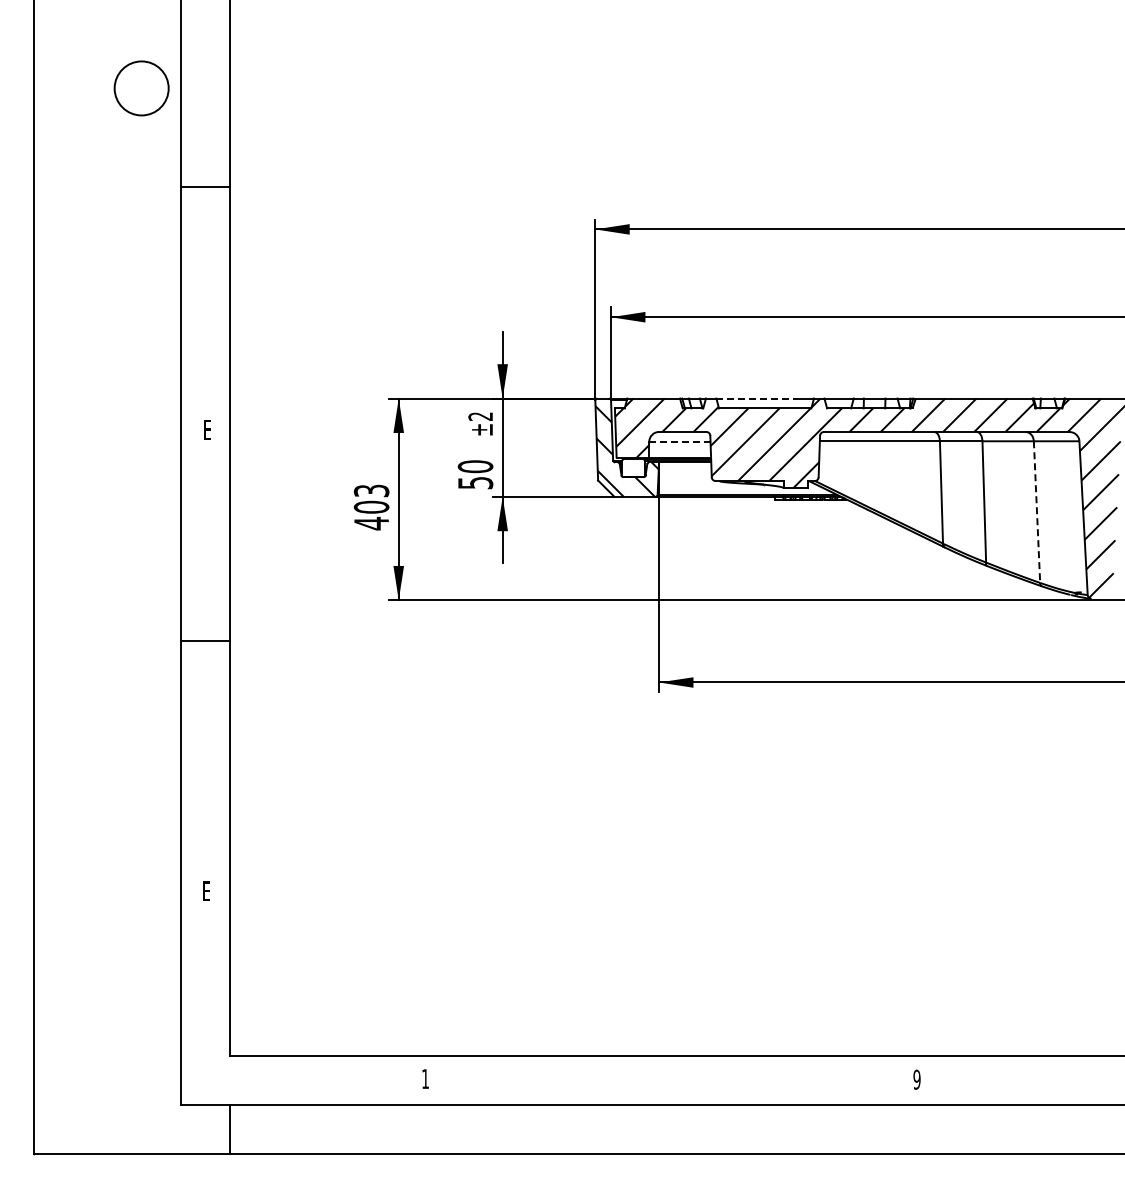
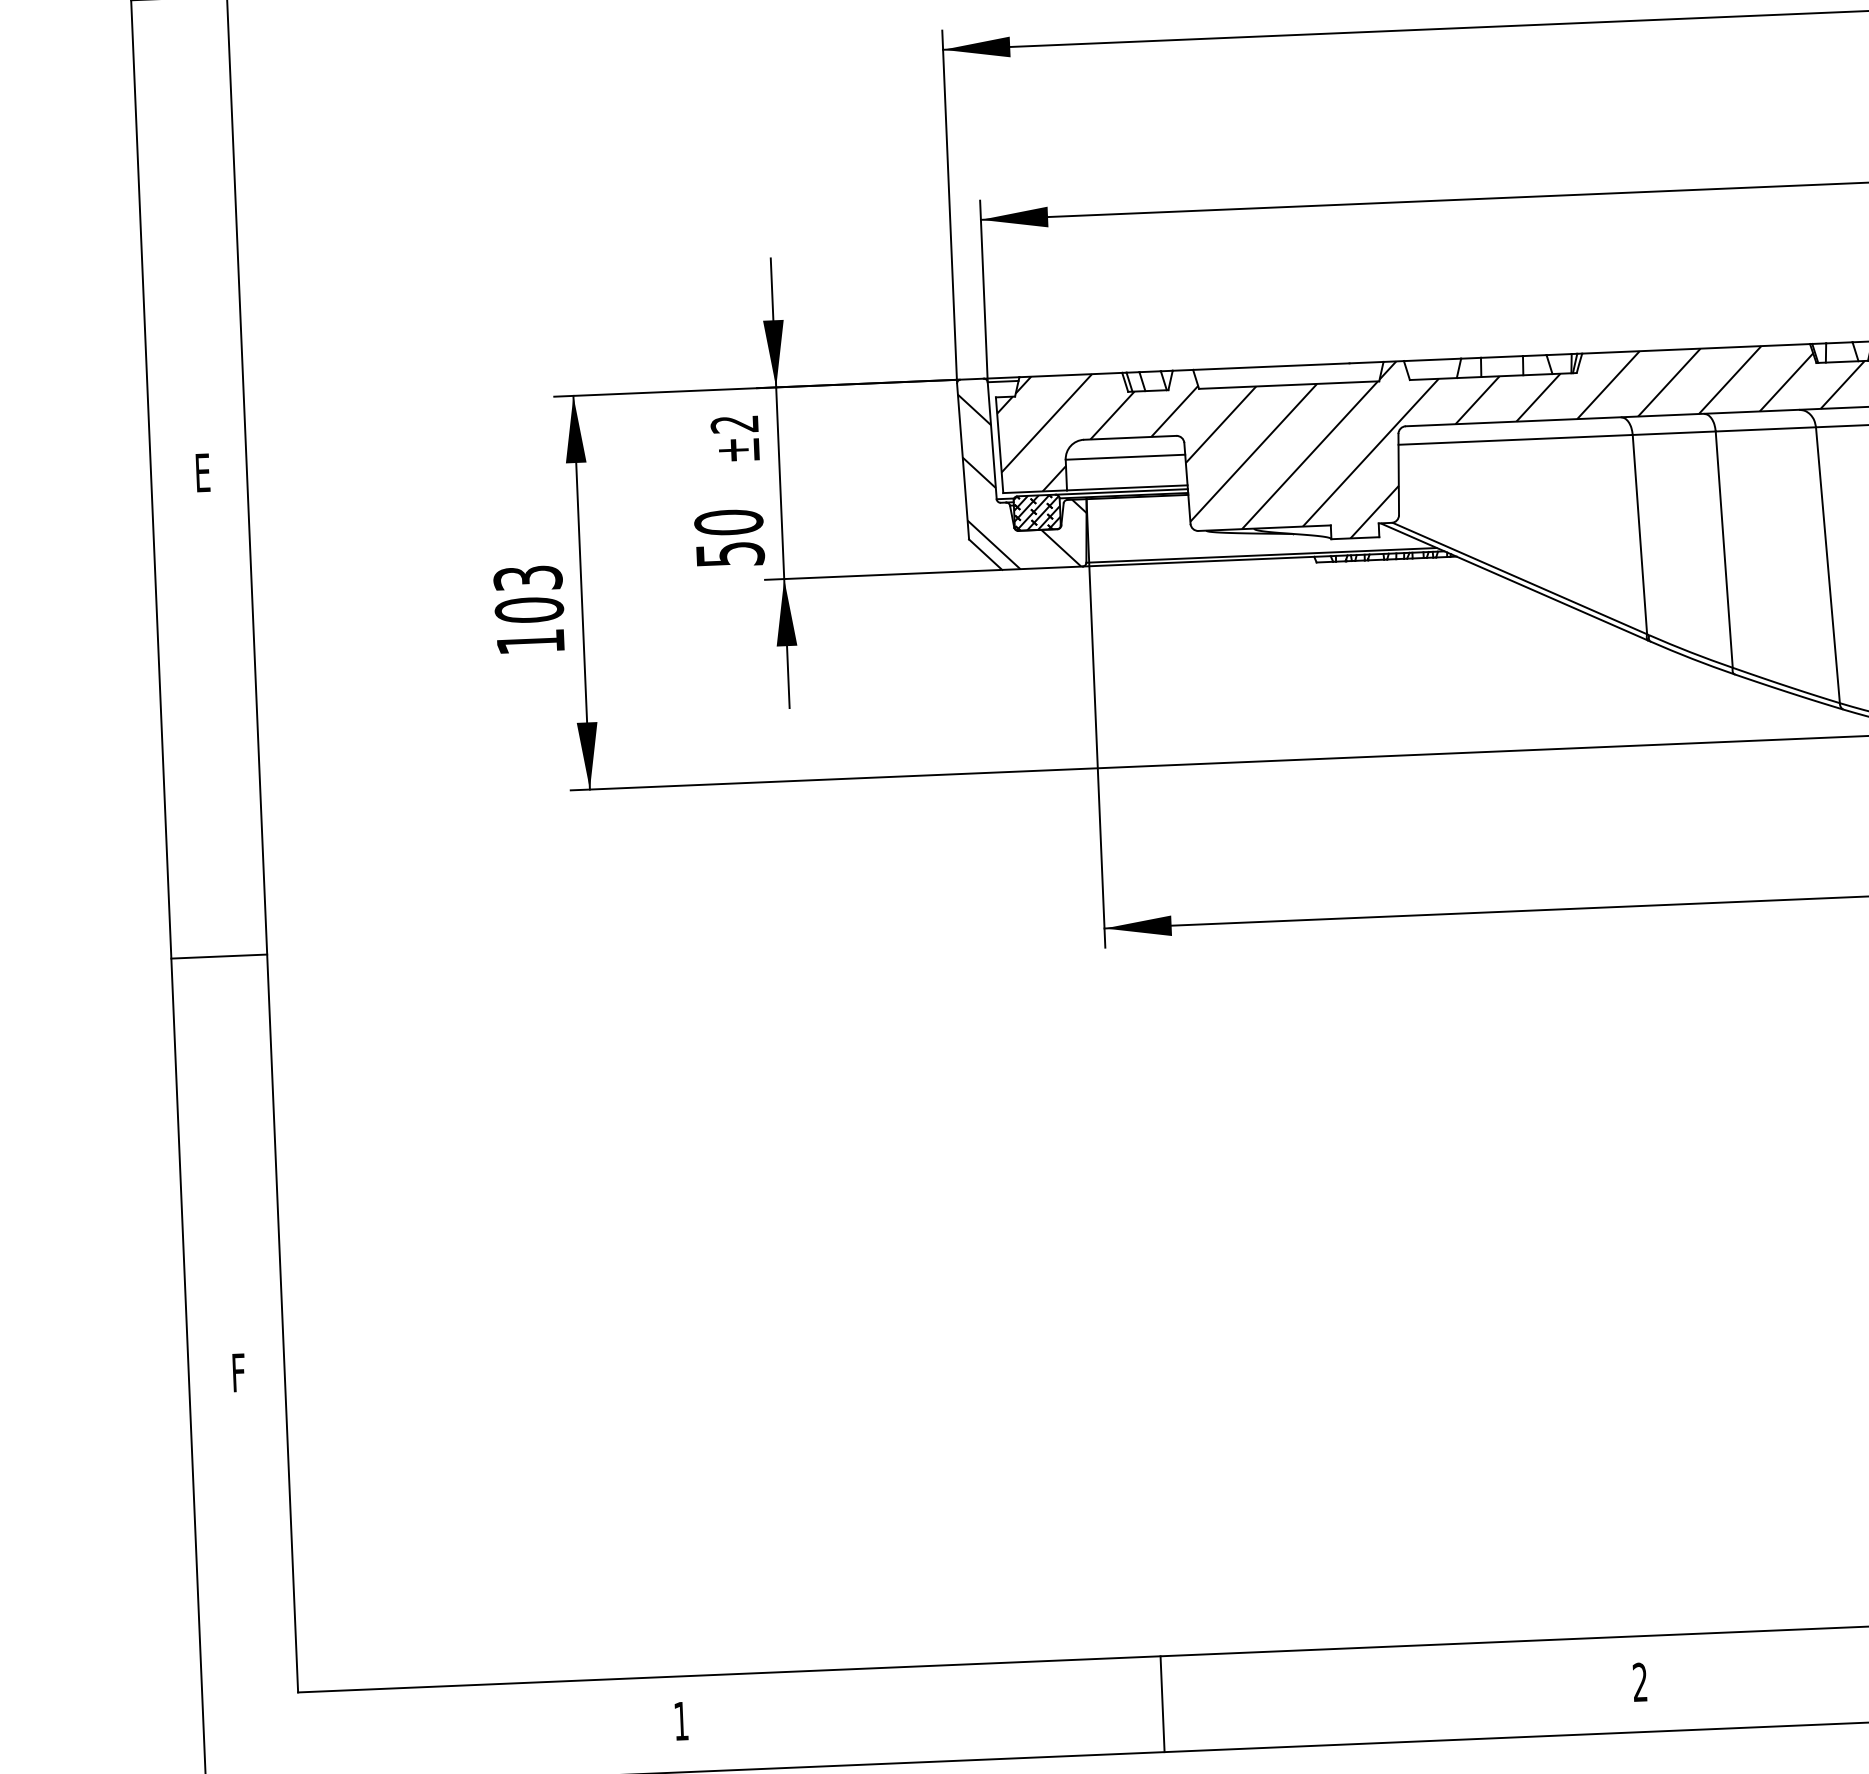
line: (756, 398) -> (1271, 366), dashed -> solid
line: (679, 441) -> (1124, 456), dashed -> solid
hatch: (633, 468) -> (1037, 513), added
line: (1037, 512) -> (1828, 565), dashed -> solid
text: (371, 523) -> (530, 641), 403 -> 103
line: (205, 640) -> (219, 955), moved
text: (206, 890) -> (238, 1371), E -> F
text: (916, 1079) -> (1639, 1682), 9 -> 2
line: (672, 1080) -> (1163, 1703), added

